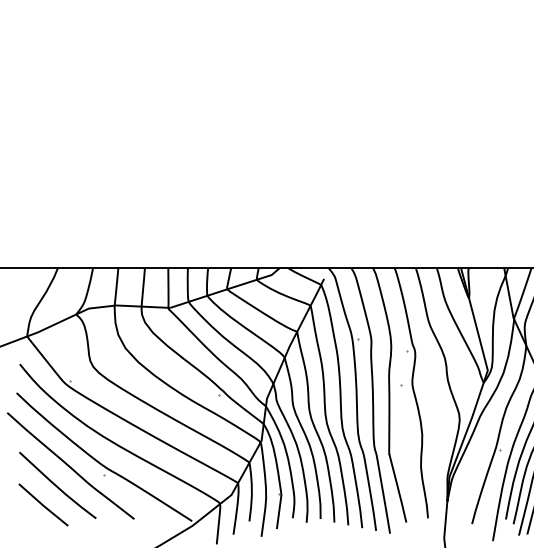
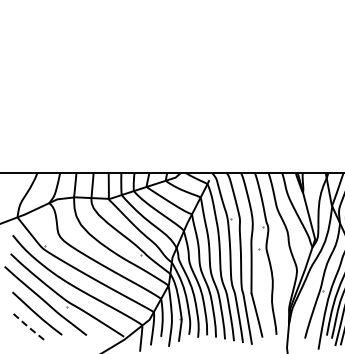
line: (44, 506) -> (28, 327), solid -> dashed

